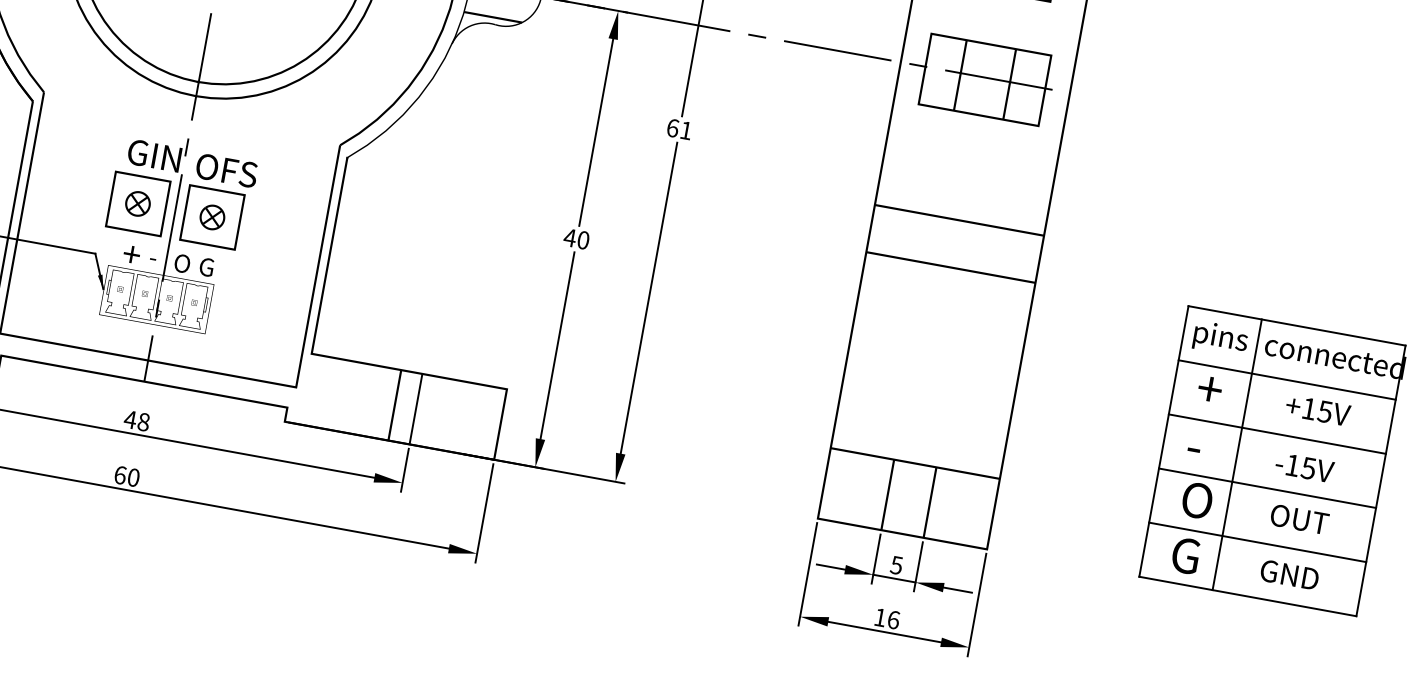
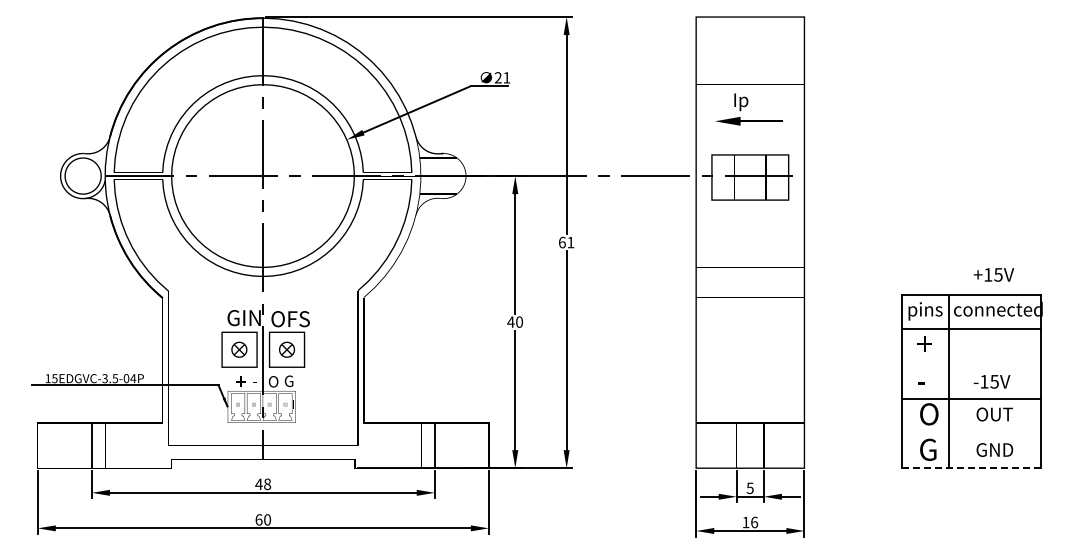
text: (1317, 409) -> (993, 274), moved
line: (1275, 434) -> (970, 364), removed
line: (1256, 542) -> (970, 433), removed
line: (1247, 597) -> (971, 468), solid -> dashed

